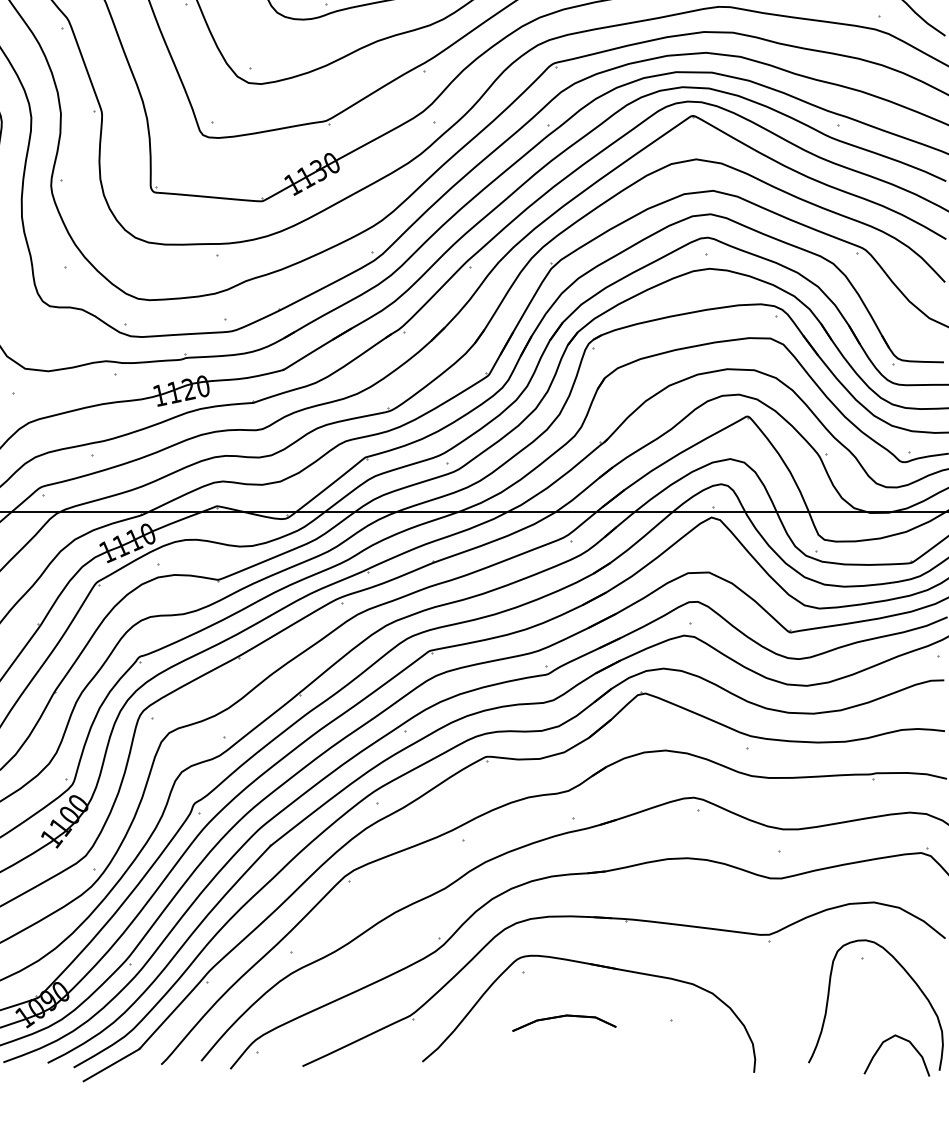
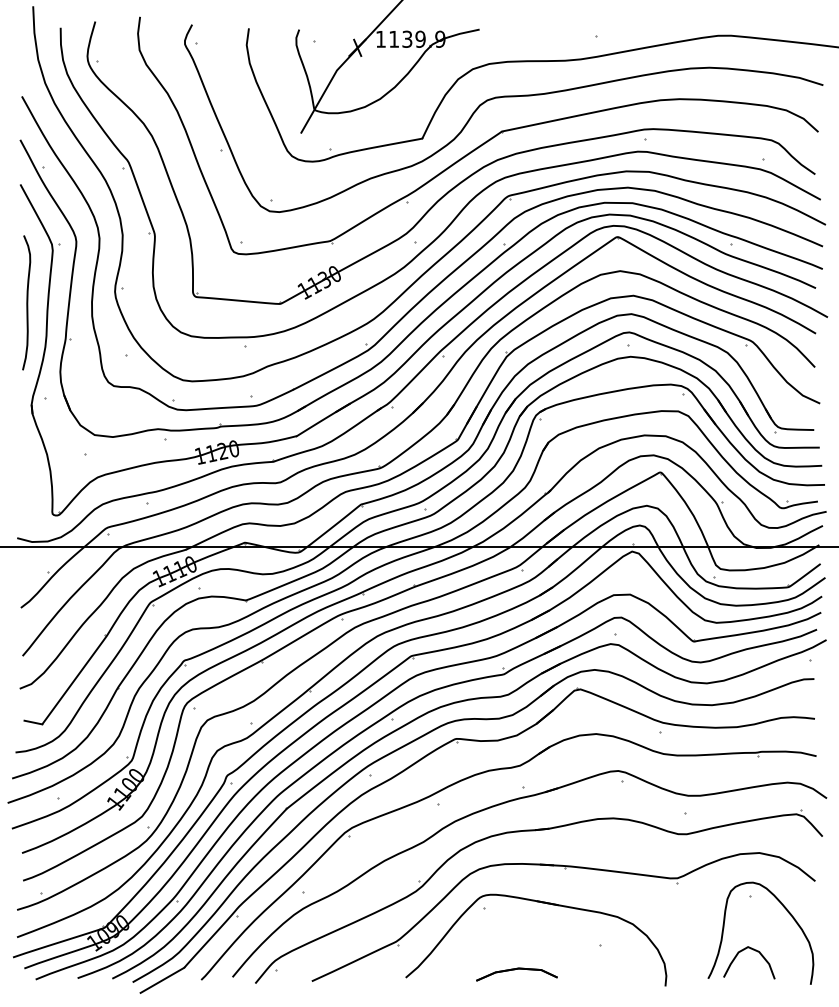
part: (563, 1023) -> (516, 974), moved
curve: (904, 1041) -> (755, 951), moved

